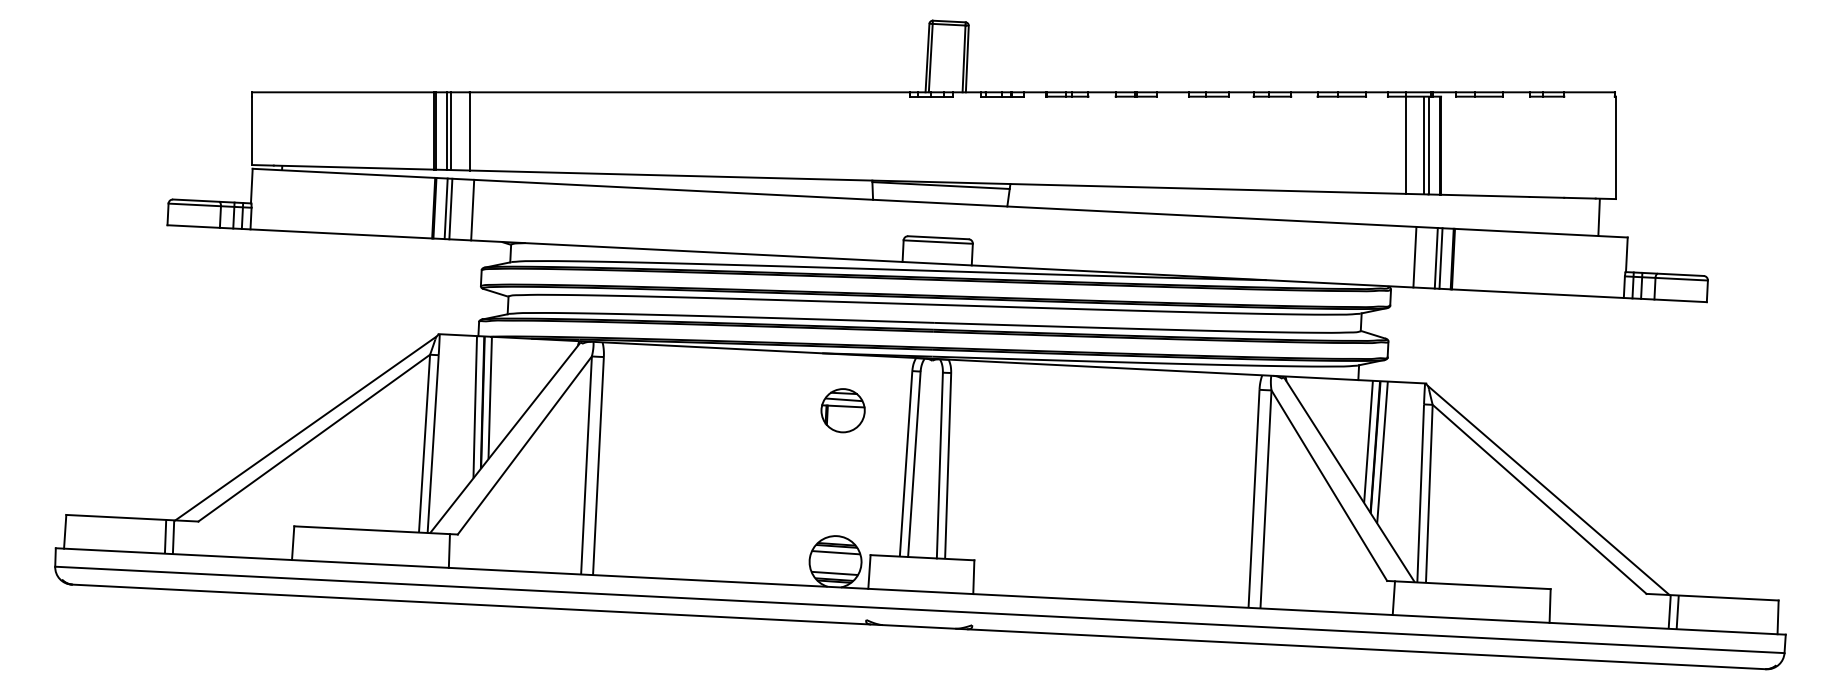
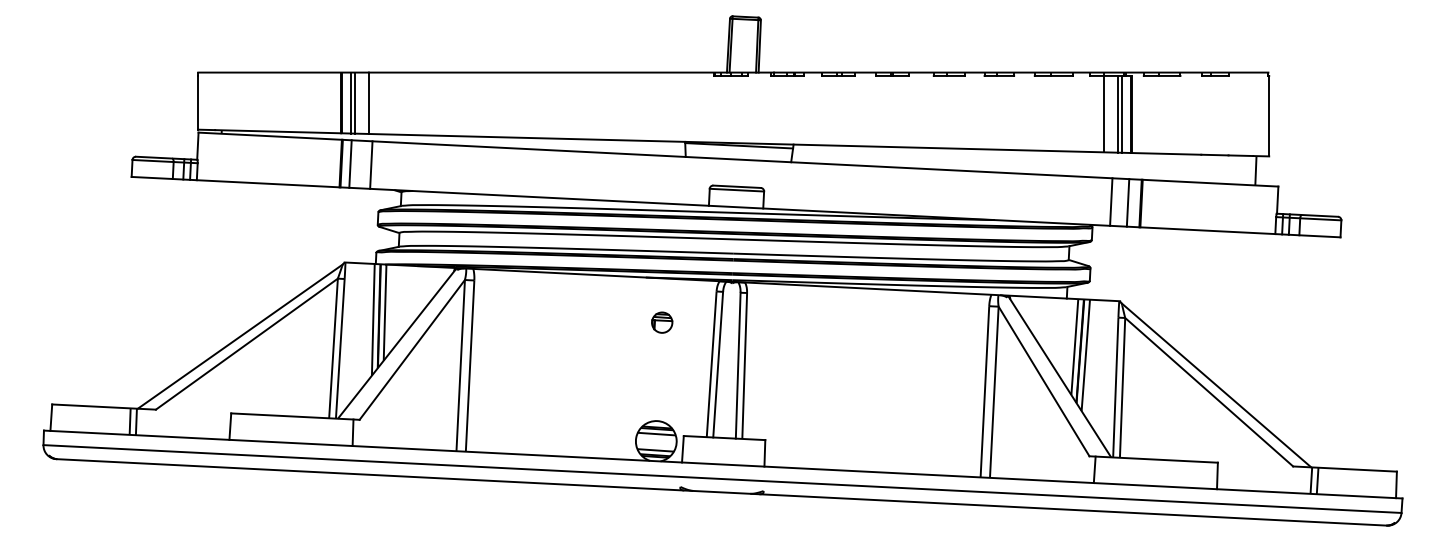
line: (450, 208) -> (353, 163), removed
line: (1440, 258) -> (1131, 203), removed
part: (842, 410) -> (661, 322), size x0.6

